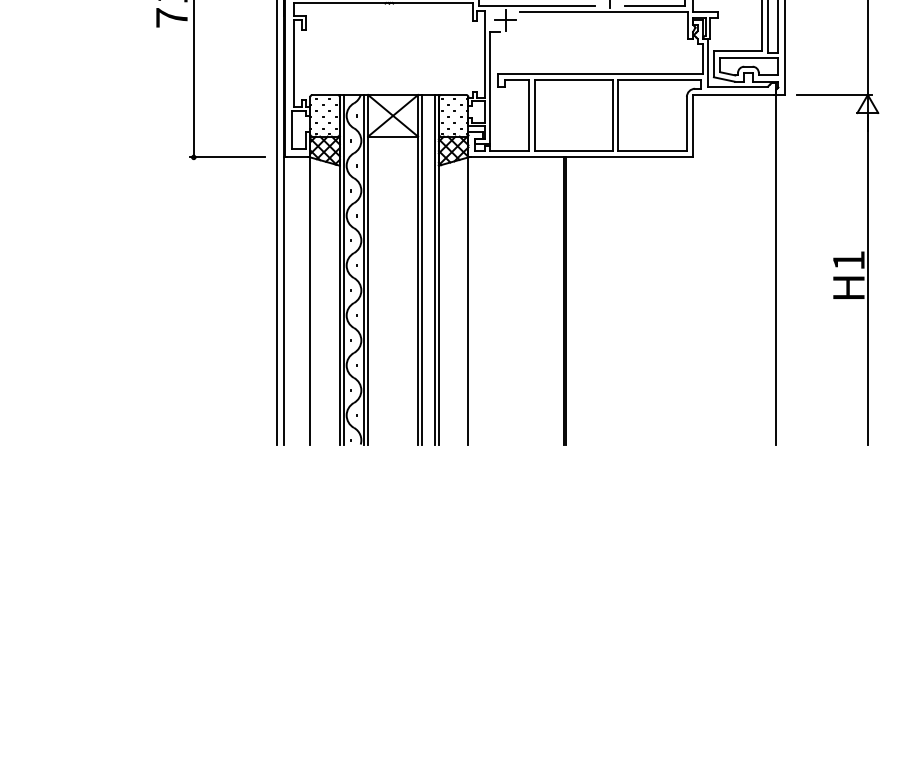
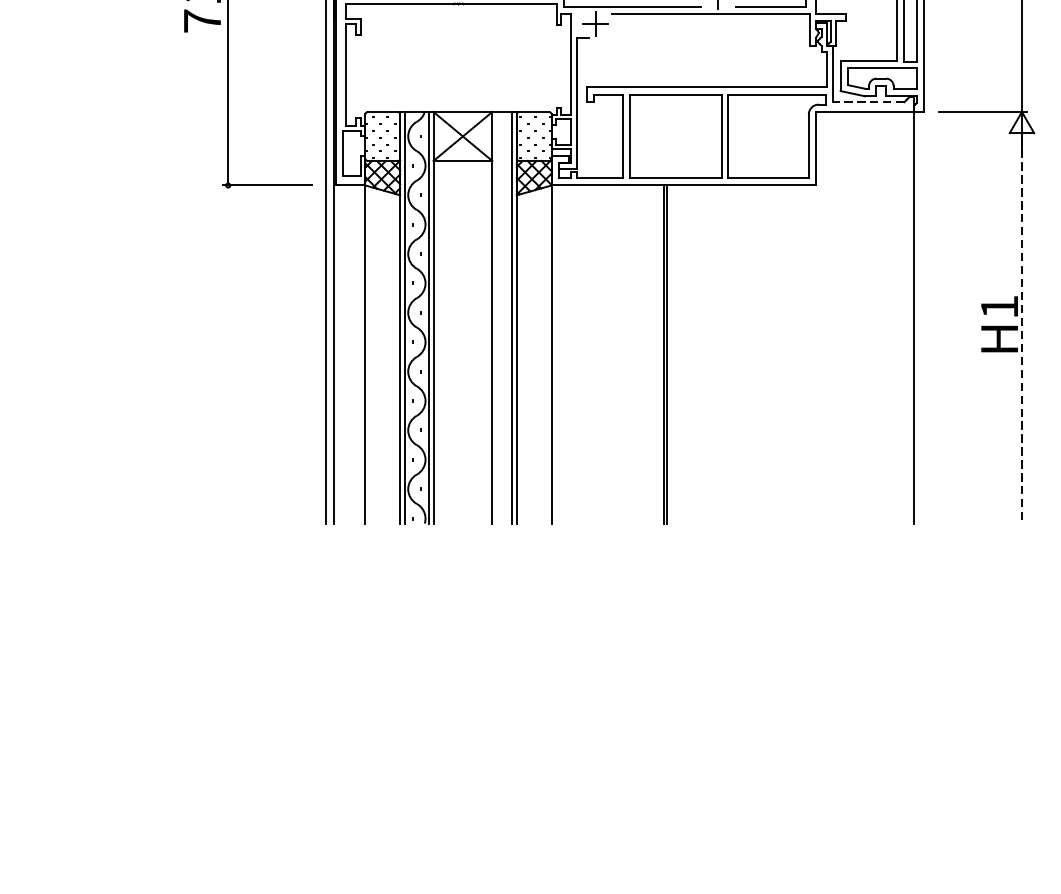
line: (737, 86) -> (868, 101), solid -> dashed
line: (422, 269) -> (497, 317), removed
line: (867, 280) -> (1021, 330), solid -> dashed

